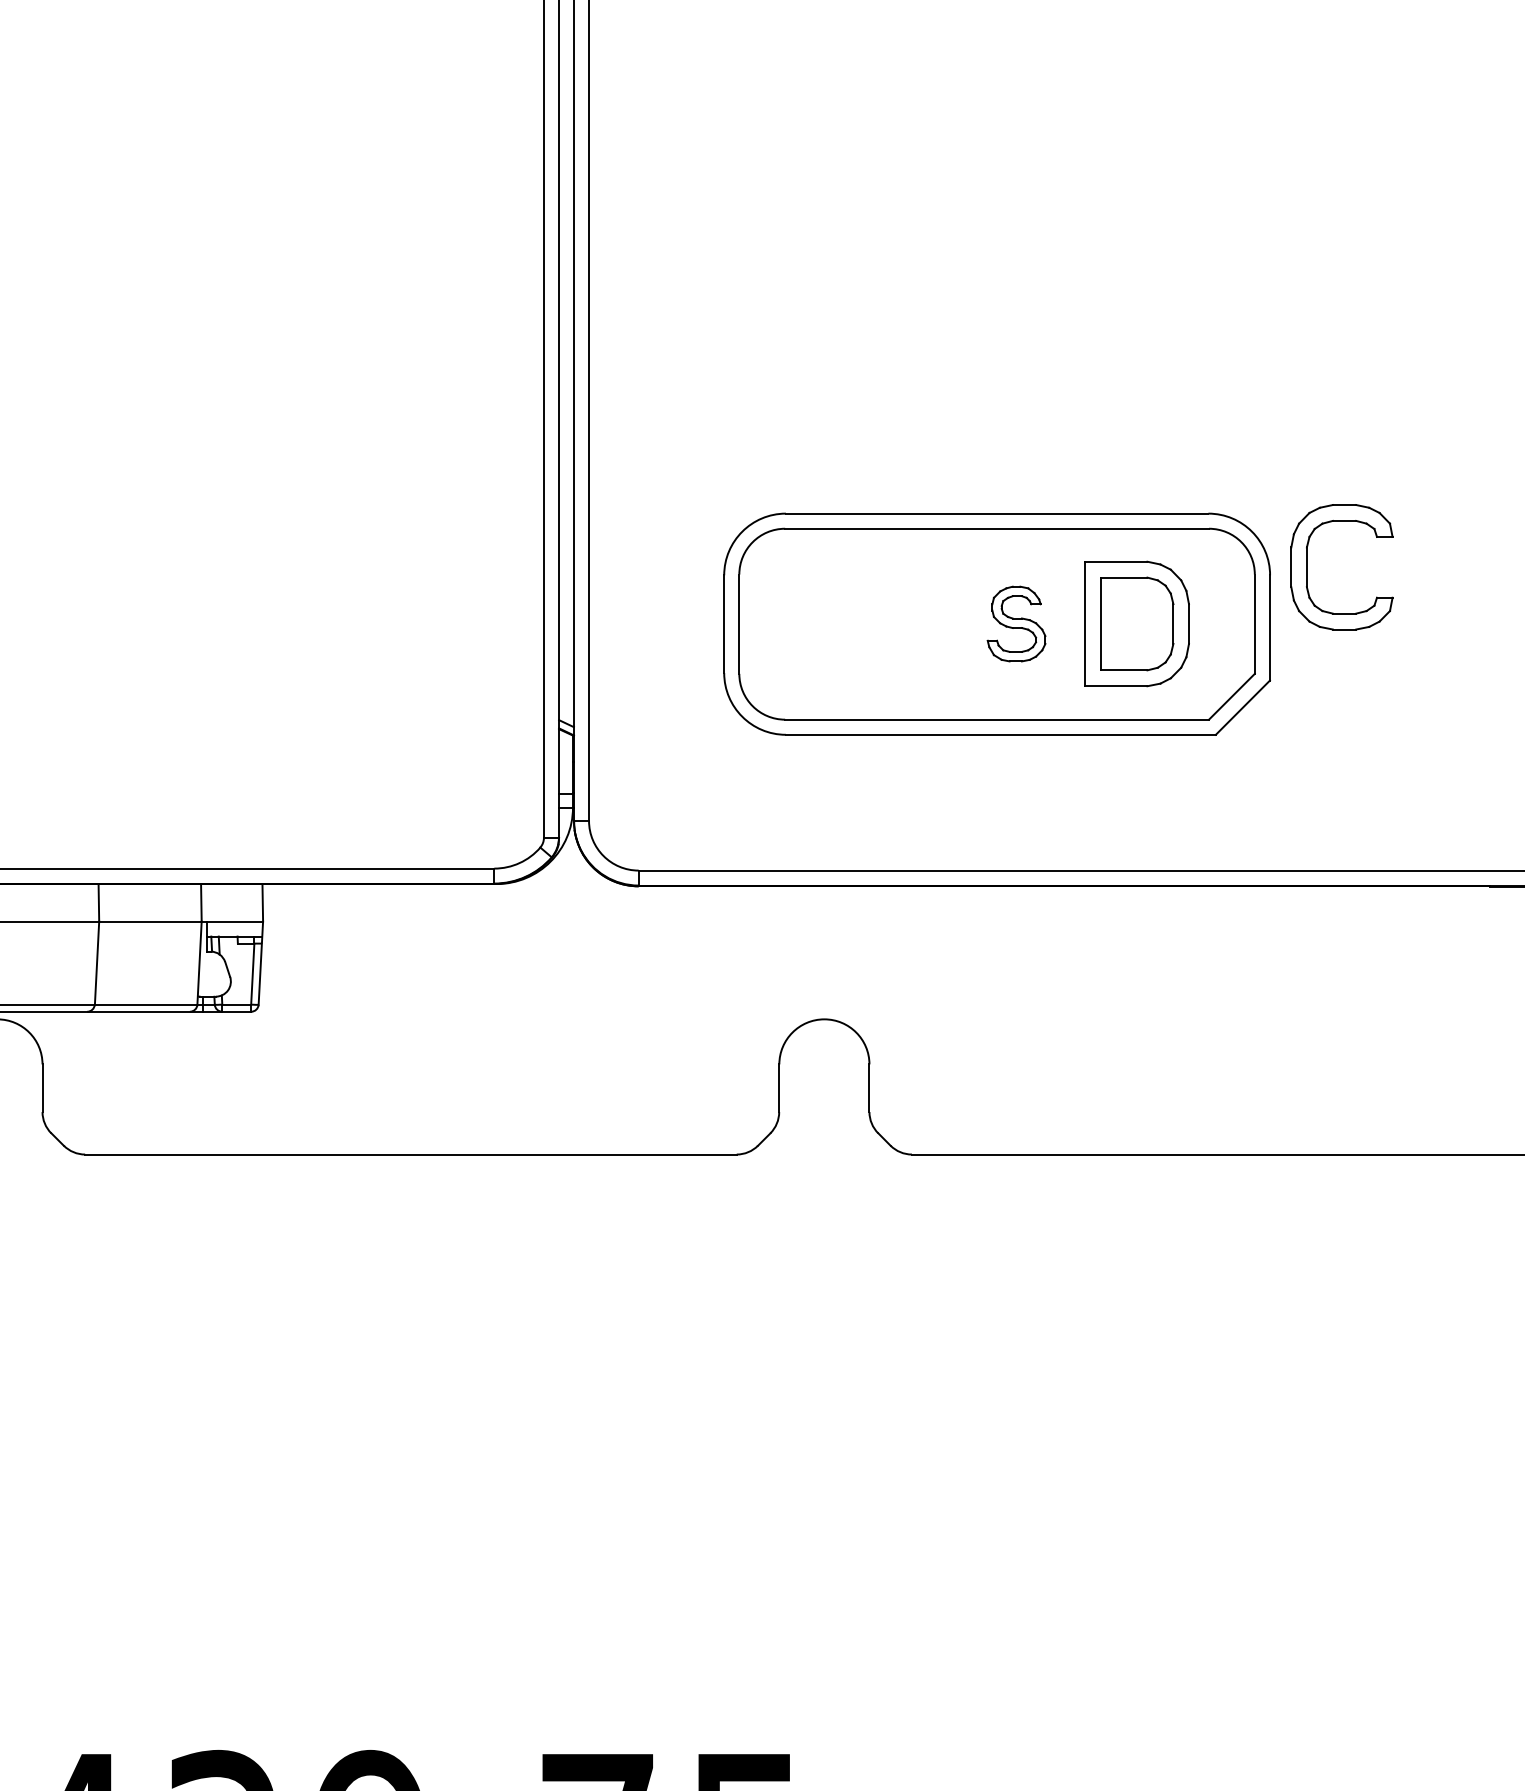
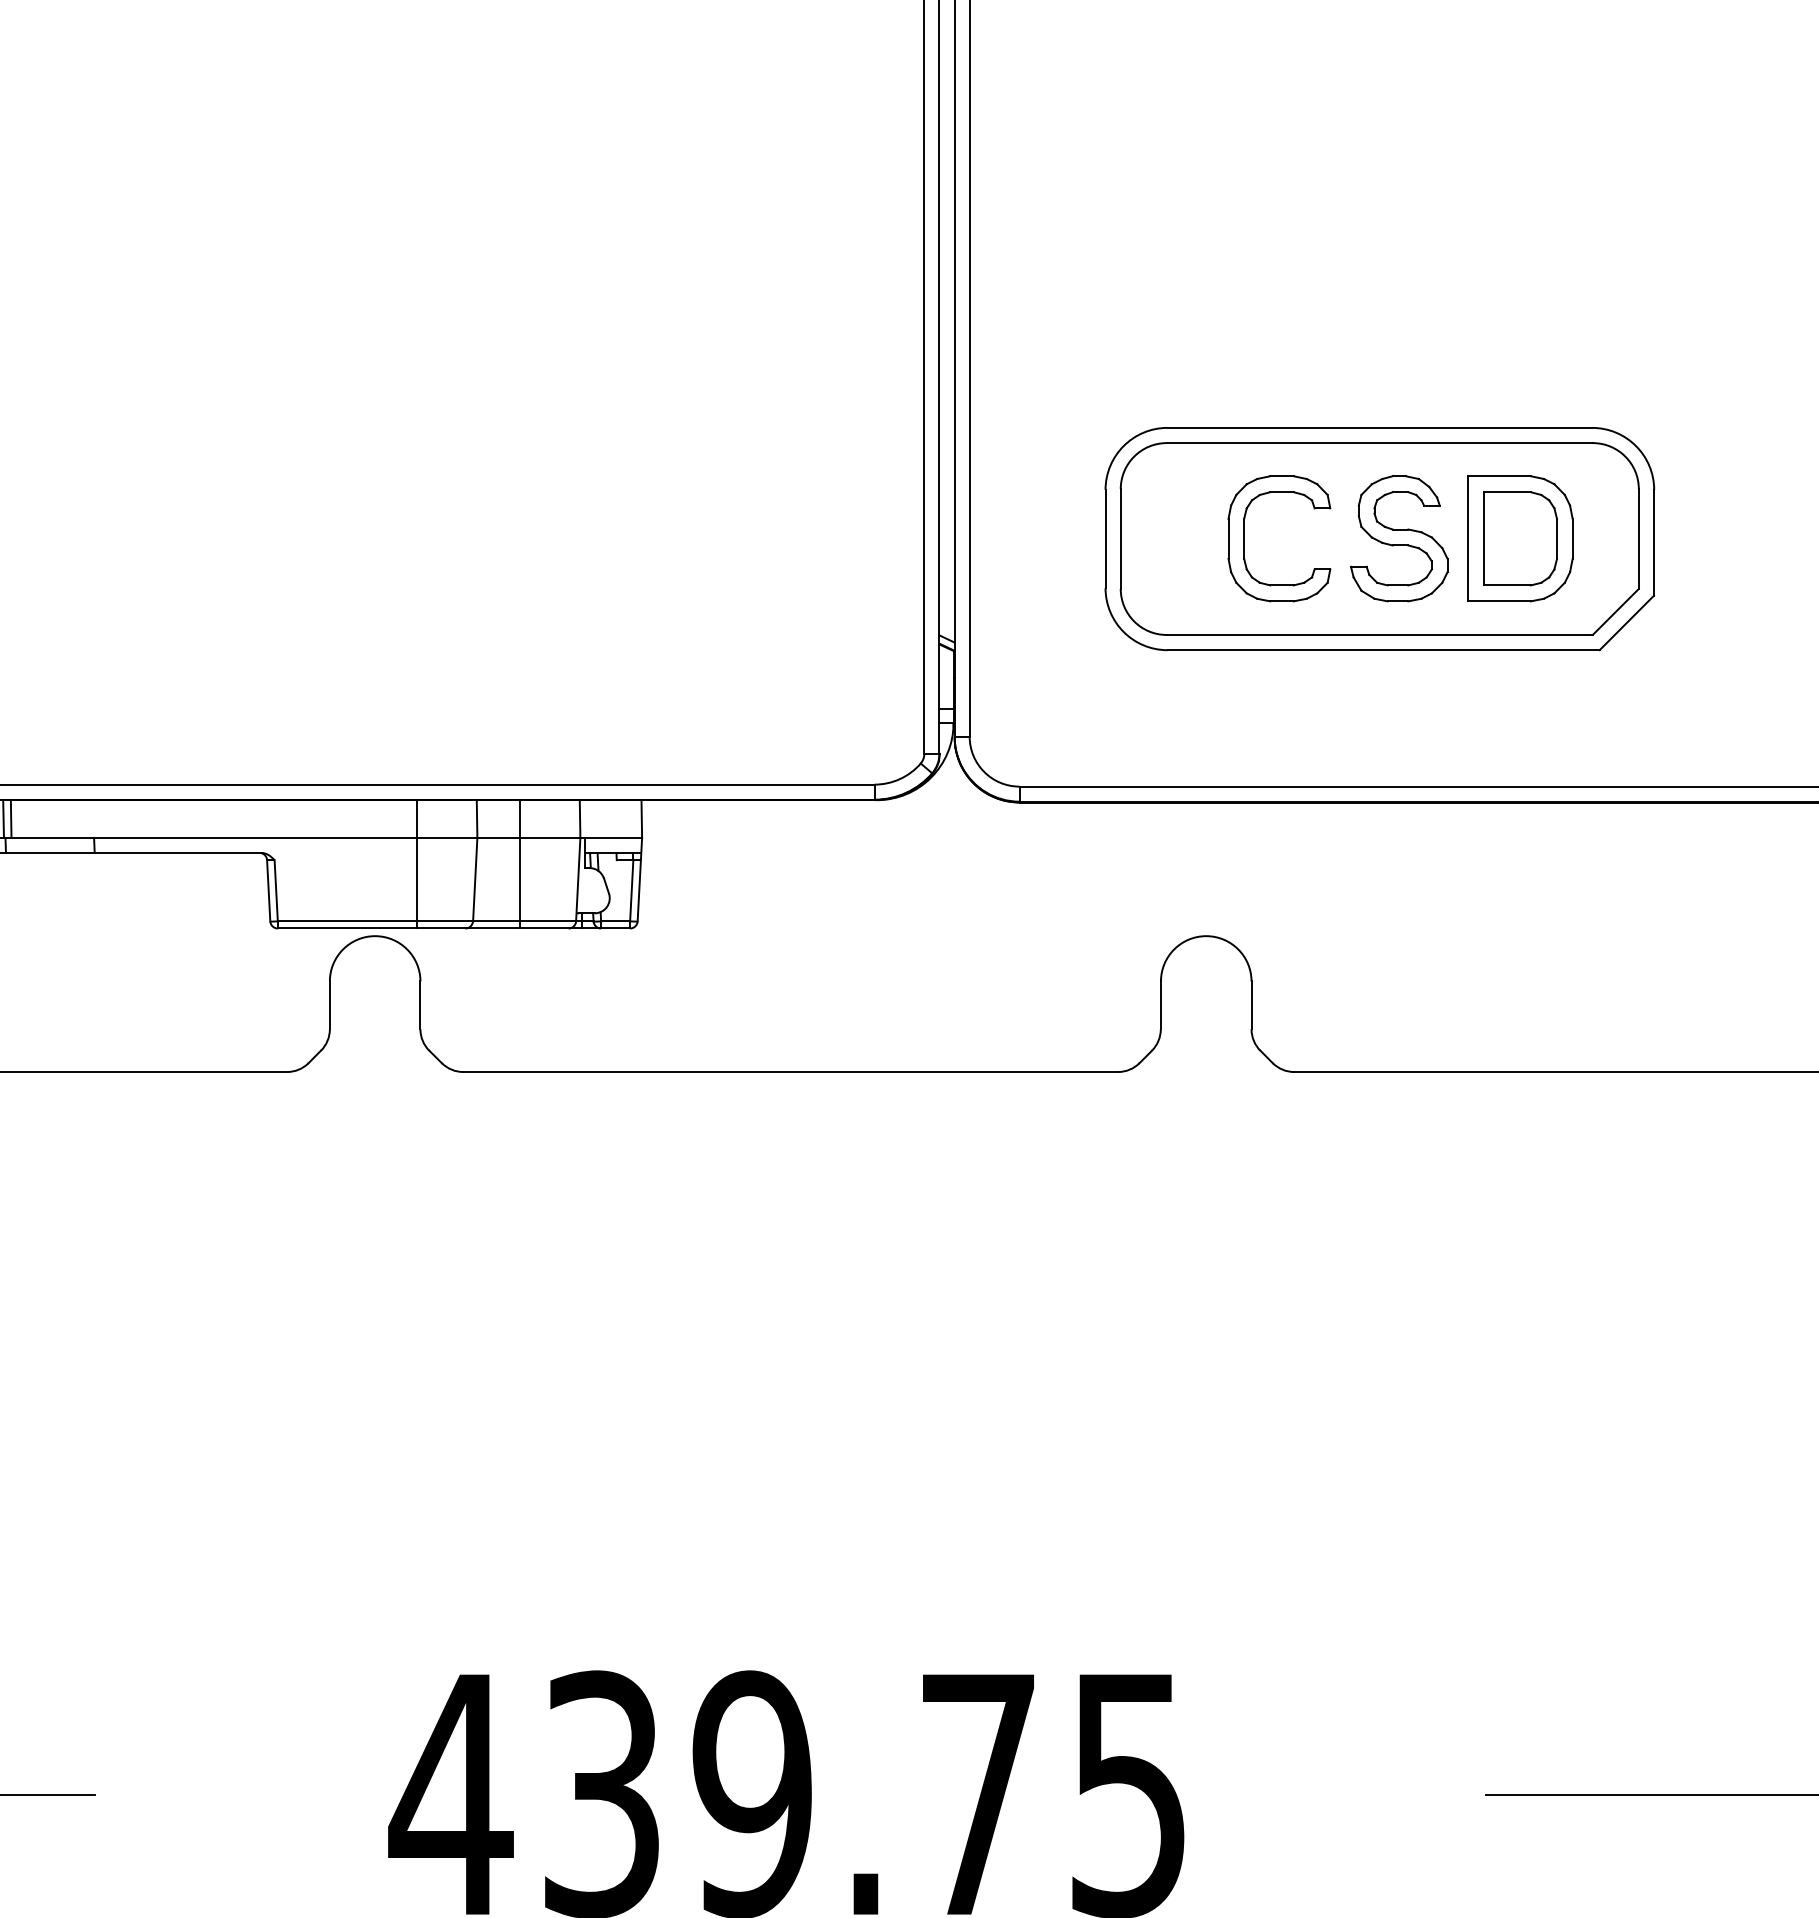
part: (1307, 566) -> (1244, 538), moved
part: (1016, 623) -> (1399, 538), size x1.67
line: (38, 948) -> (416, 864), added
line: (142, 948) -> (520, 864), added

